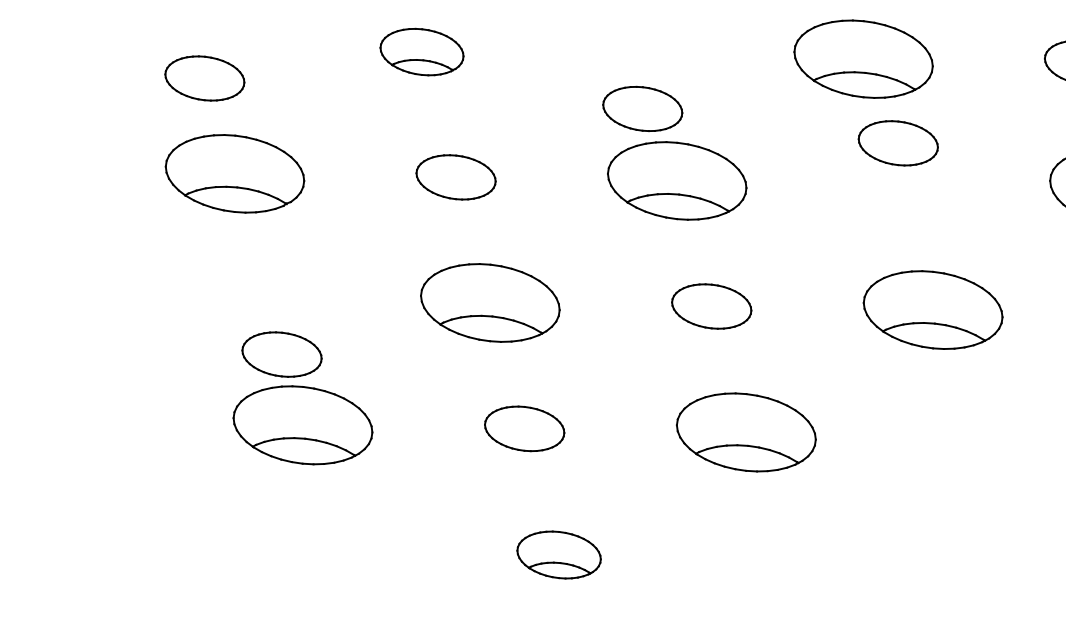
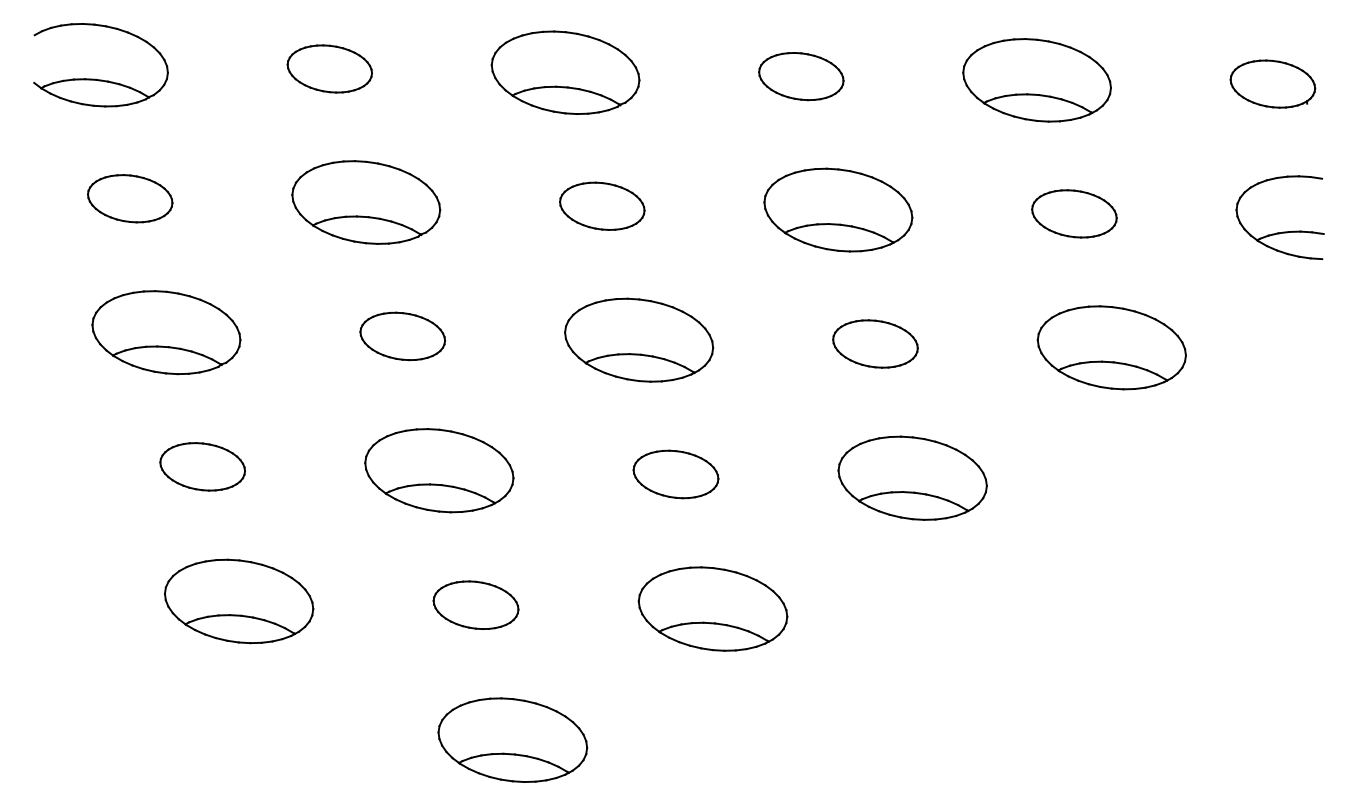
part: (422, 52) -> (366, 202), size x1.67
part: (205, 78) -> (130, 198), moved
part: (642, 108) -> (602, 205), moved
part: (898, 142) -> (875, 343), moved
part: (281, 354) -> (202, 466), moved
part: (558, 554) -> (512, 739), size x1.67

